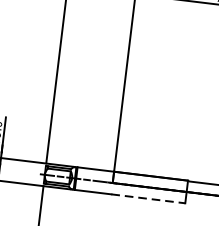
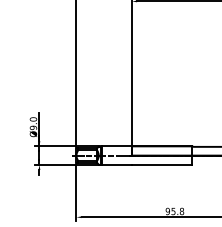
line: (148, 198) -> (162, 164), dashed -> solid

